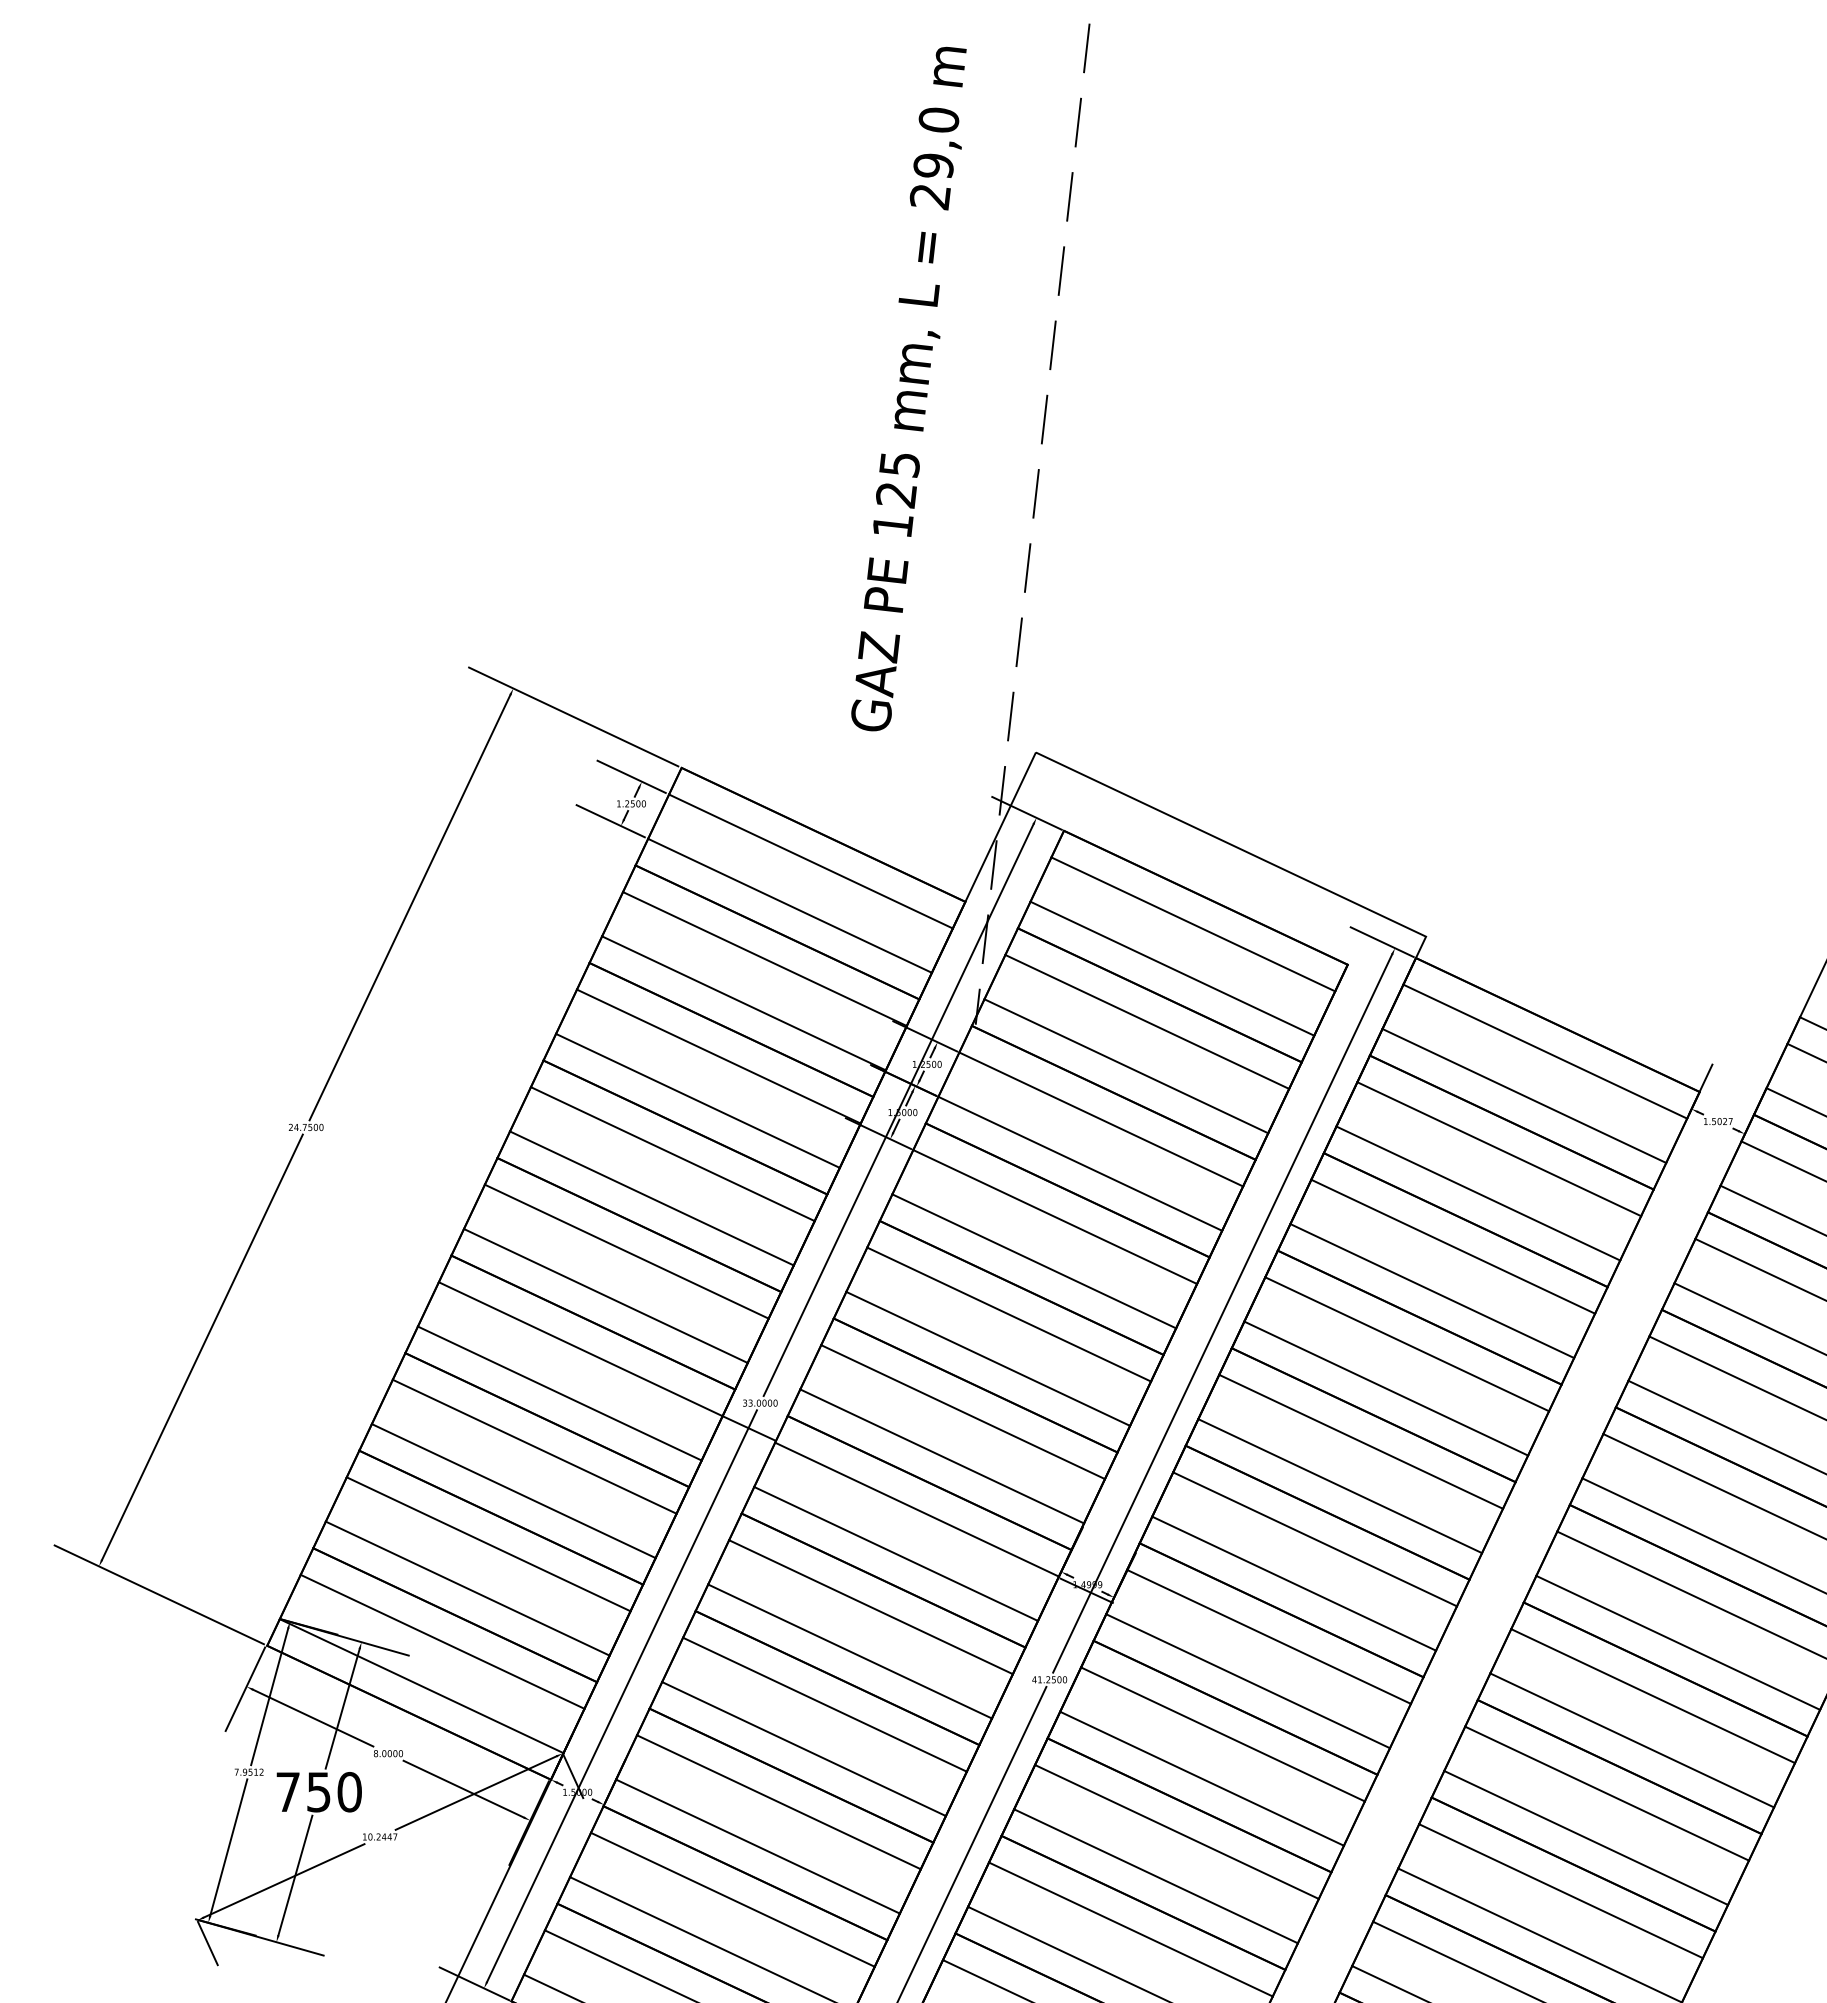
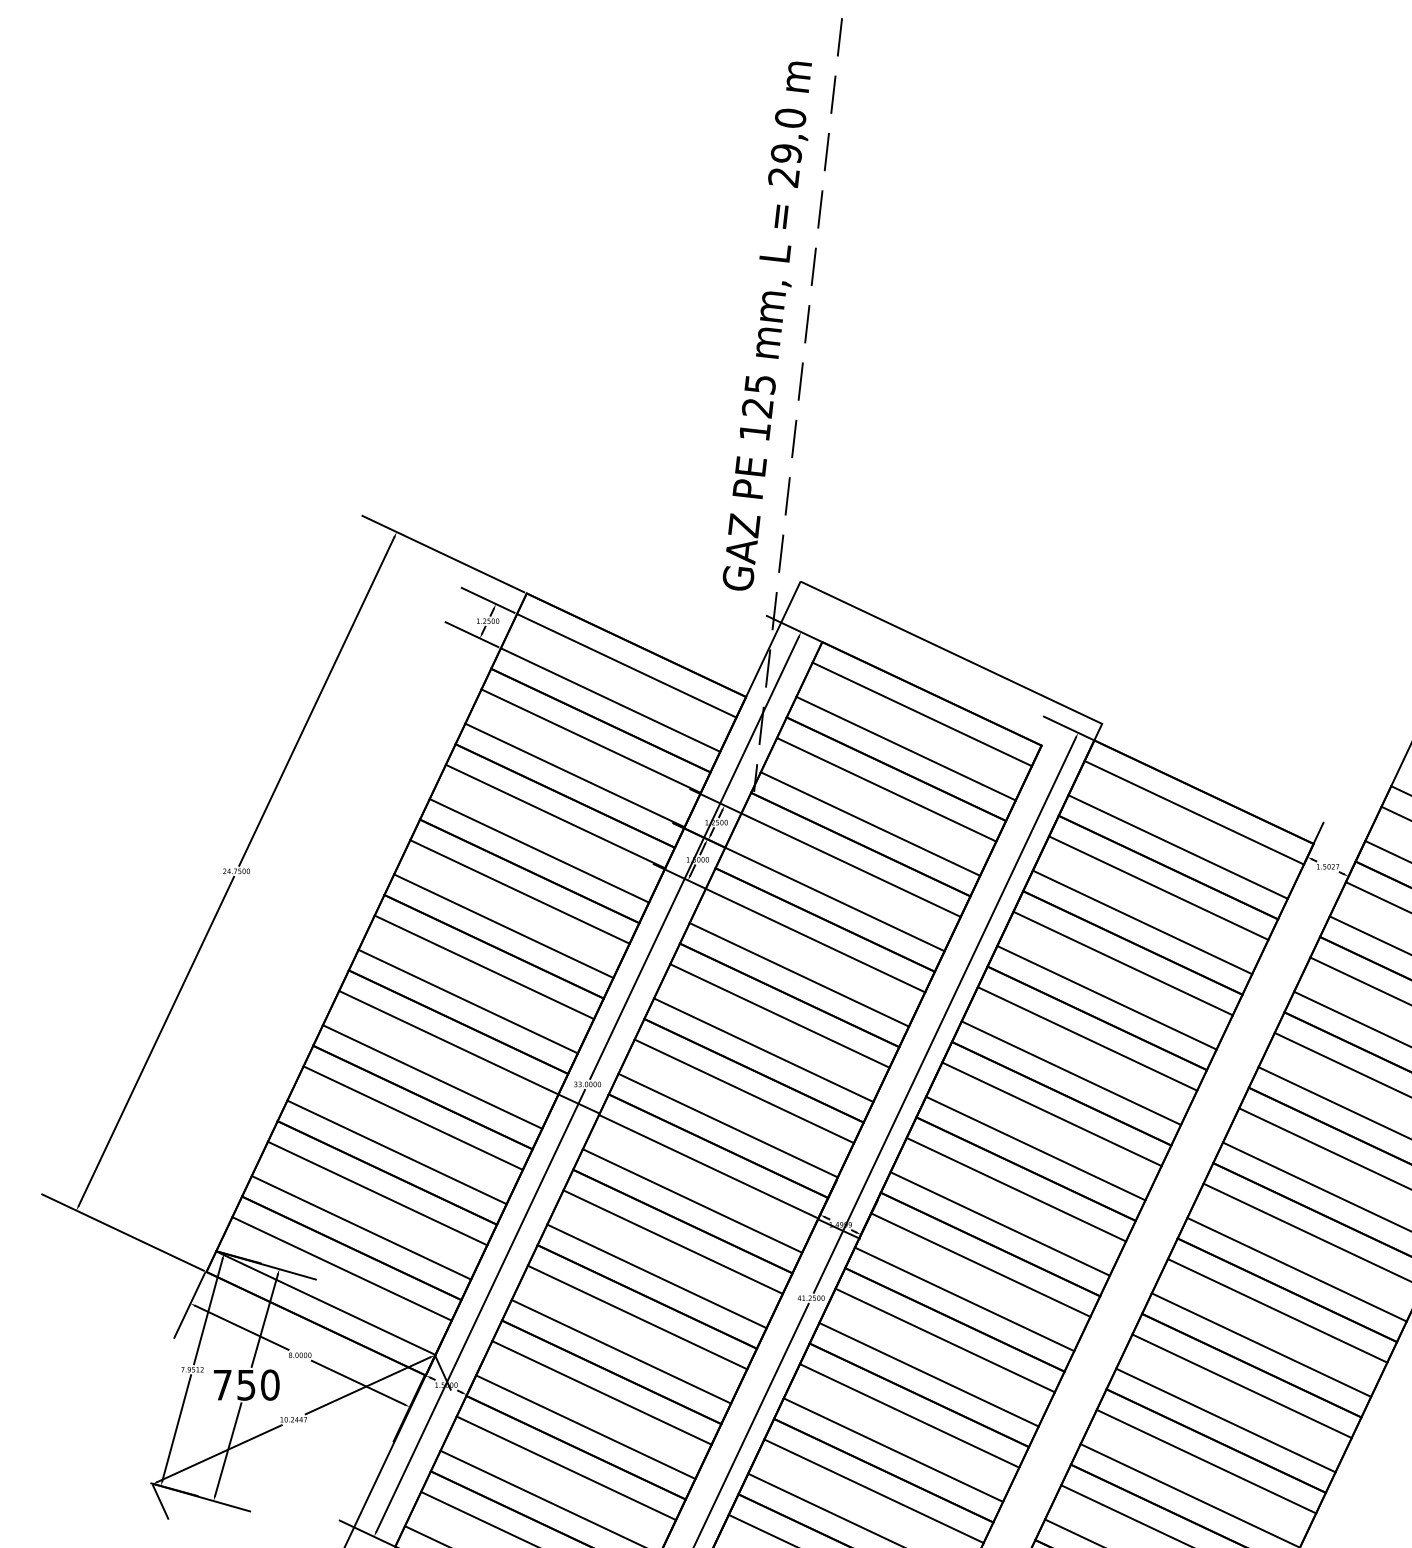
text: (908, 388) -> (767, 325), moved

